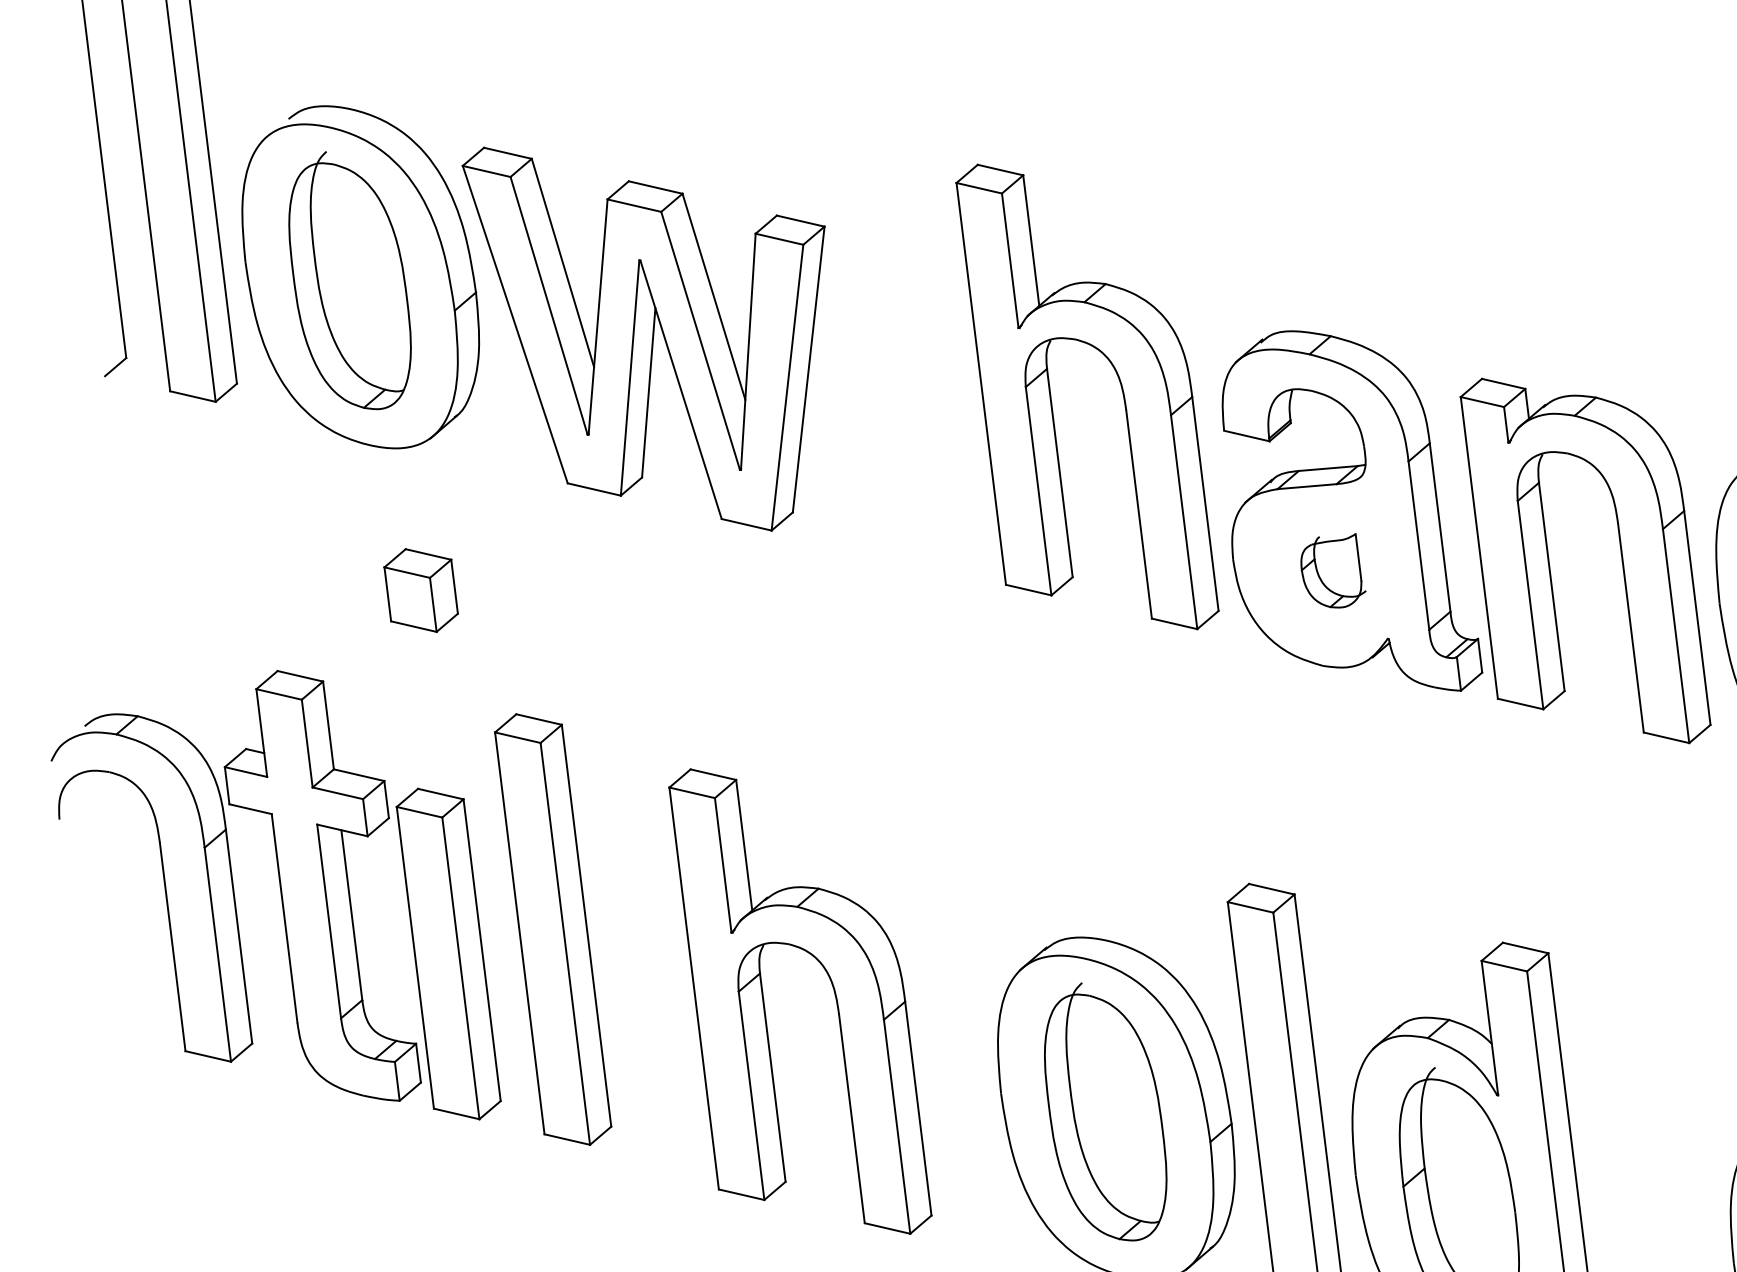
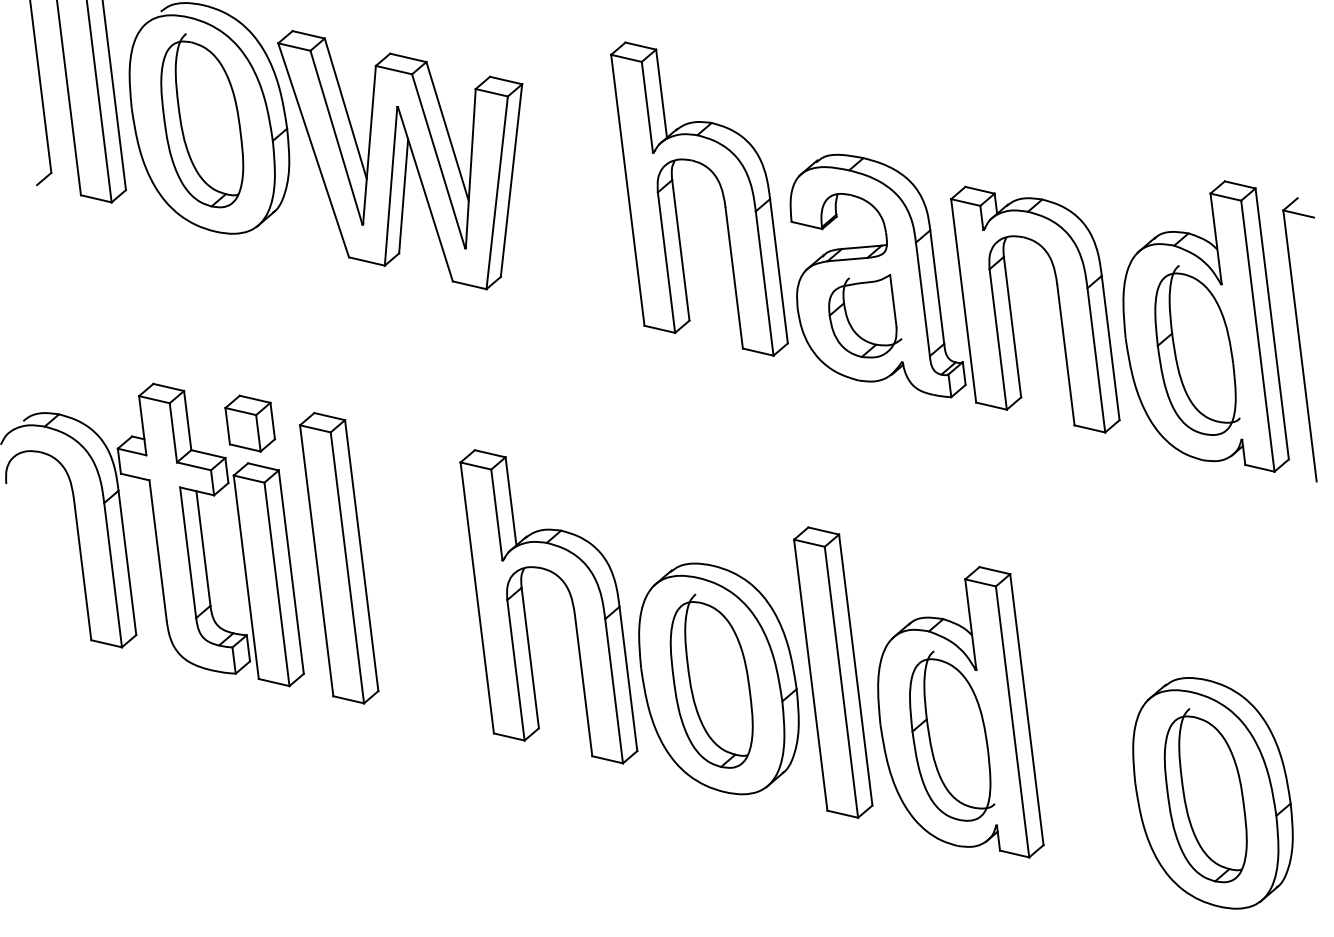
part: (1333, 571) -> (865, 316), size x1.67
part: (420, 590) -> (249, 423), moved
part: (765, 1004) -> (525, 608), moved

